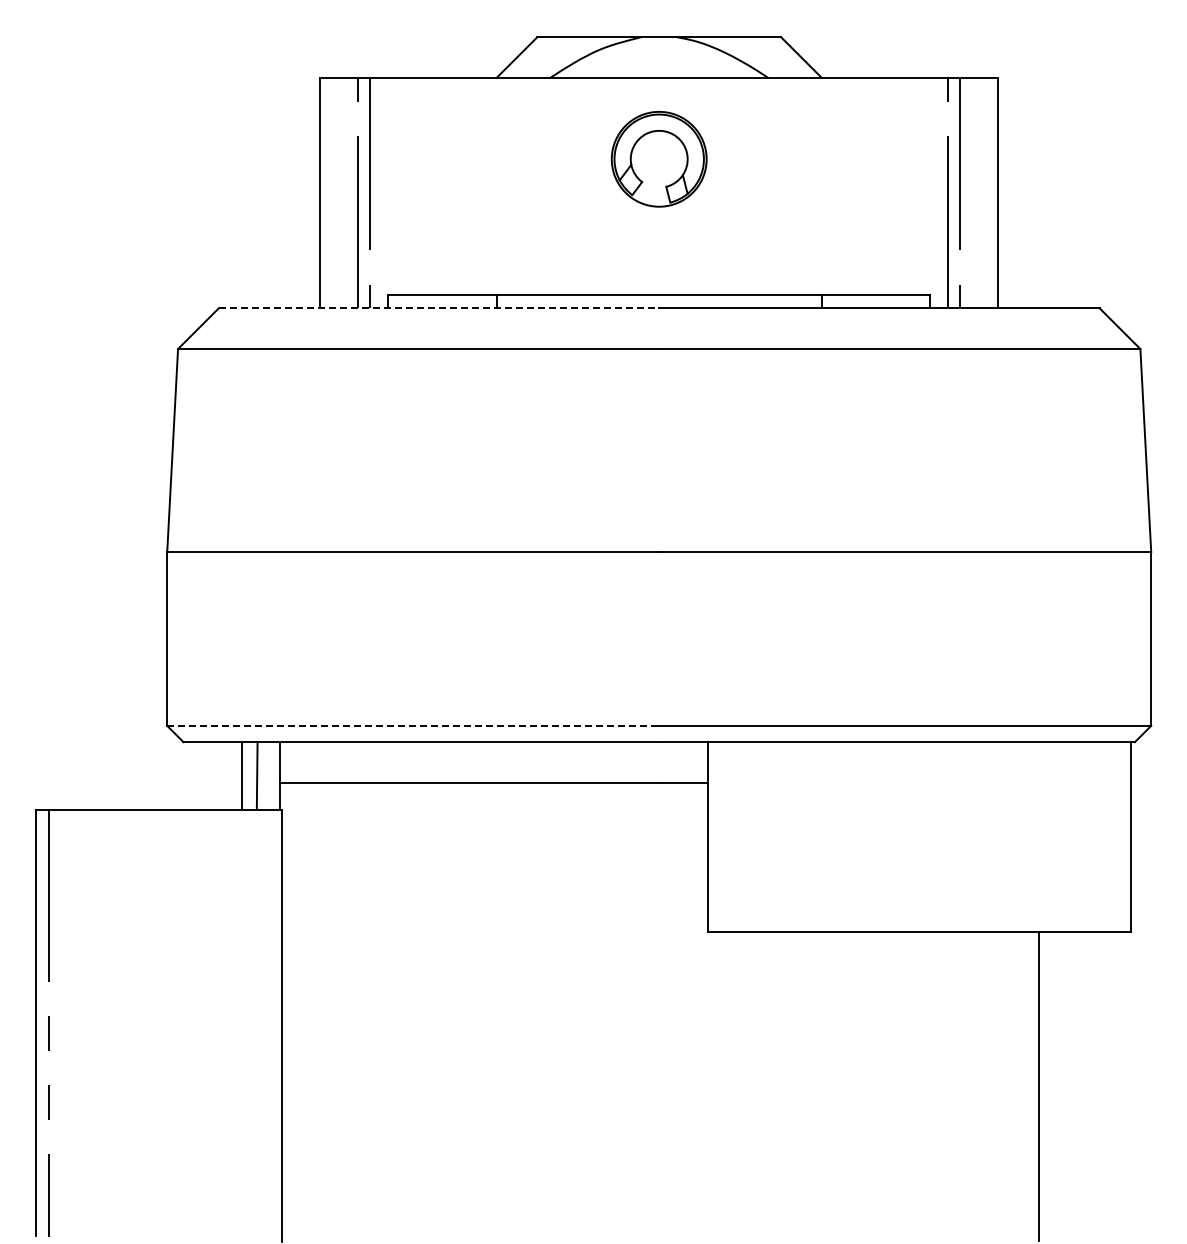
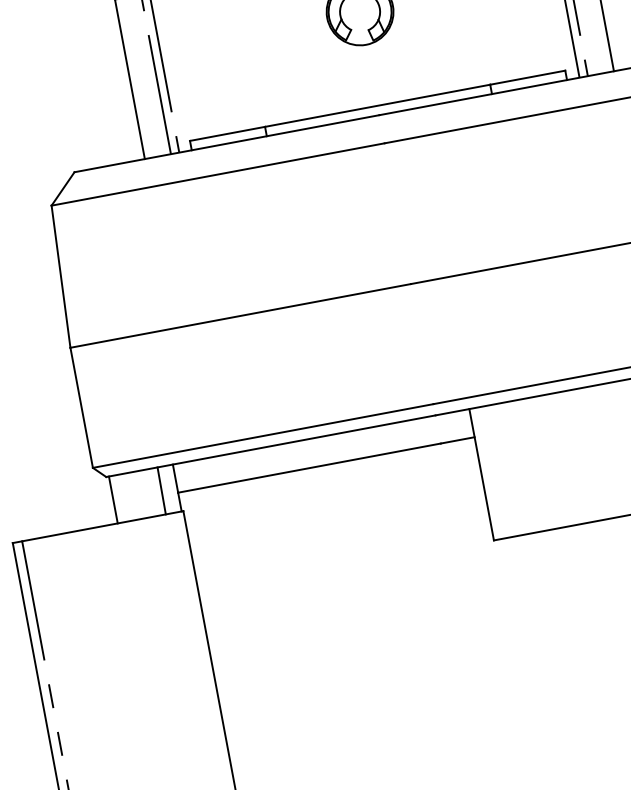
line: (439, 308) -> (227, 143), dashed -> solid
line: (413, 725) -> (263, 435), dashed -> solid
line: (242, 775) -> (113, 499), moved

